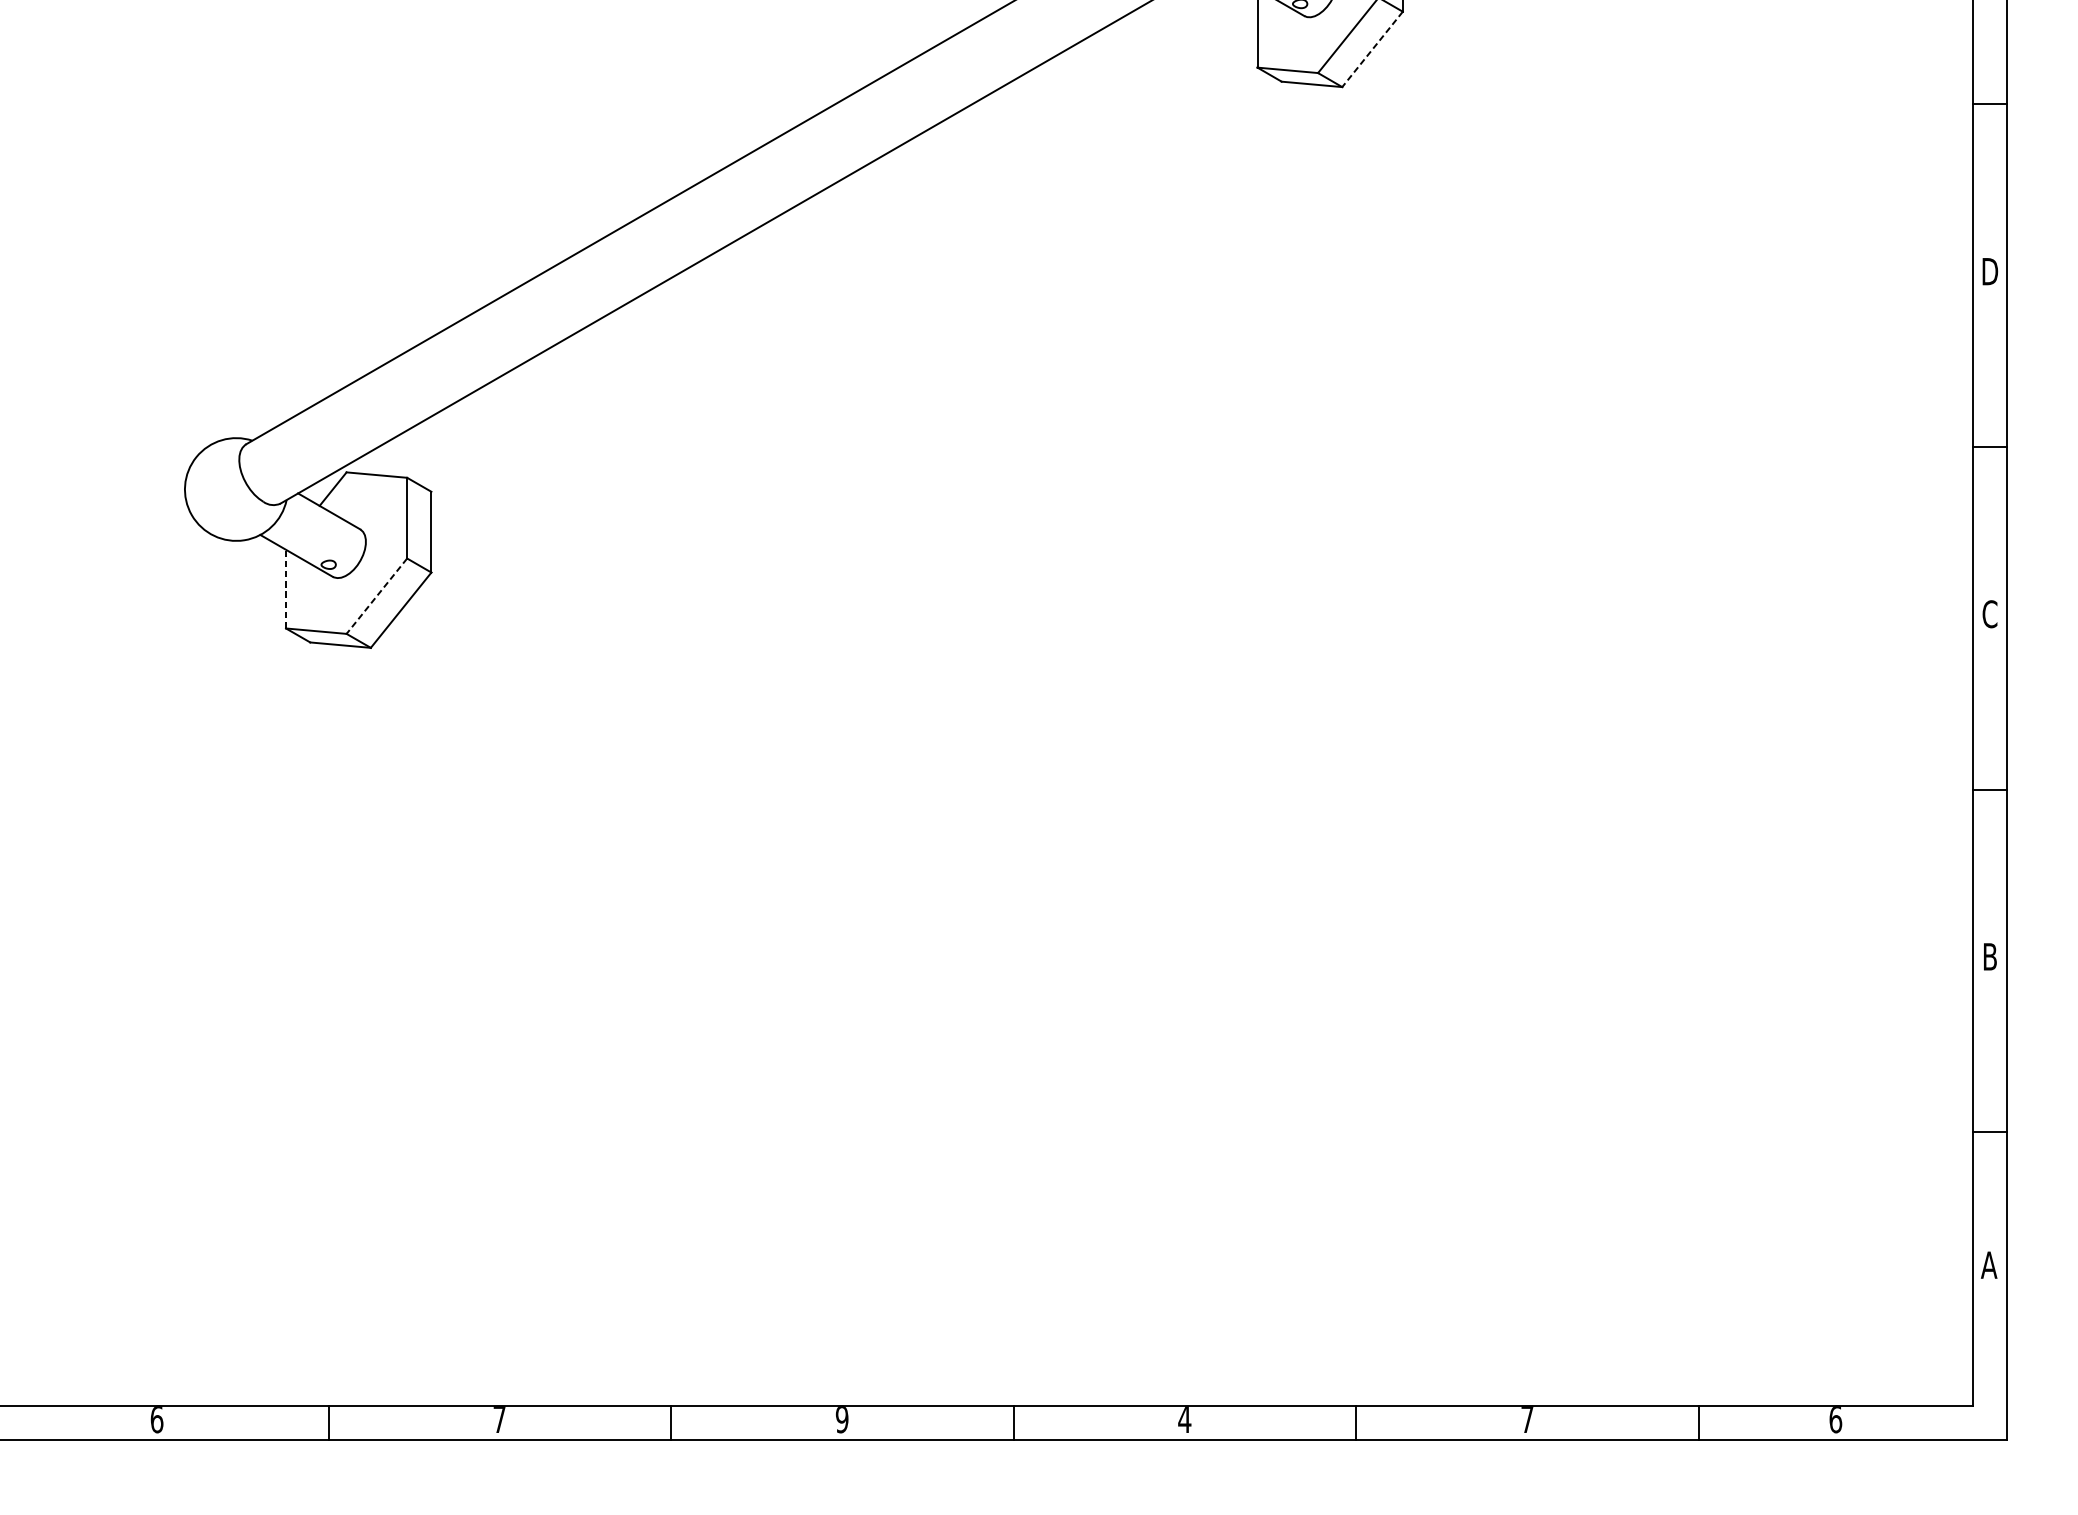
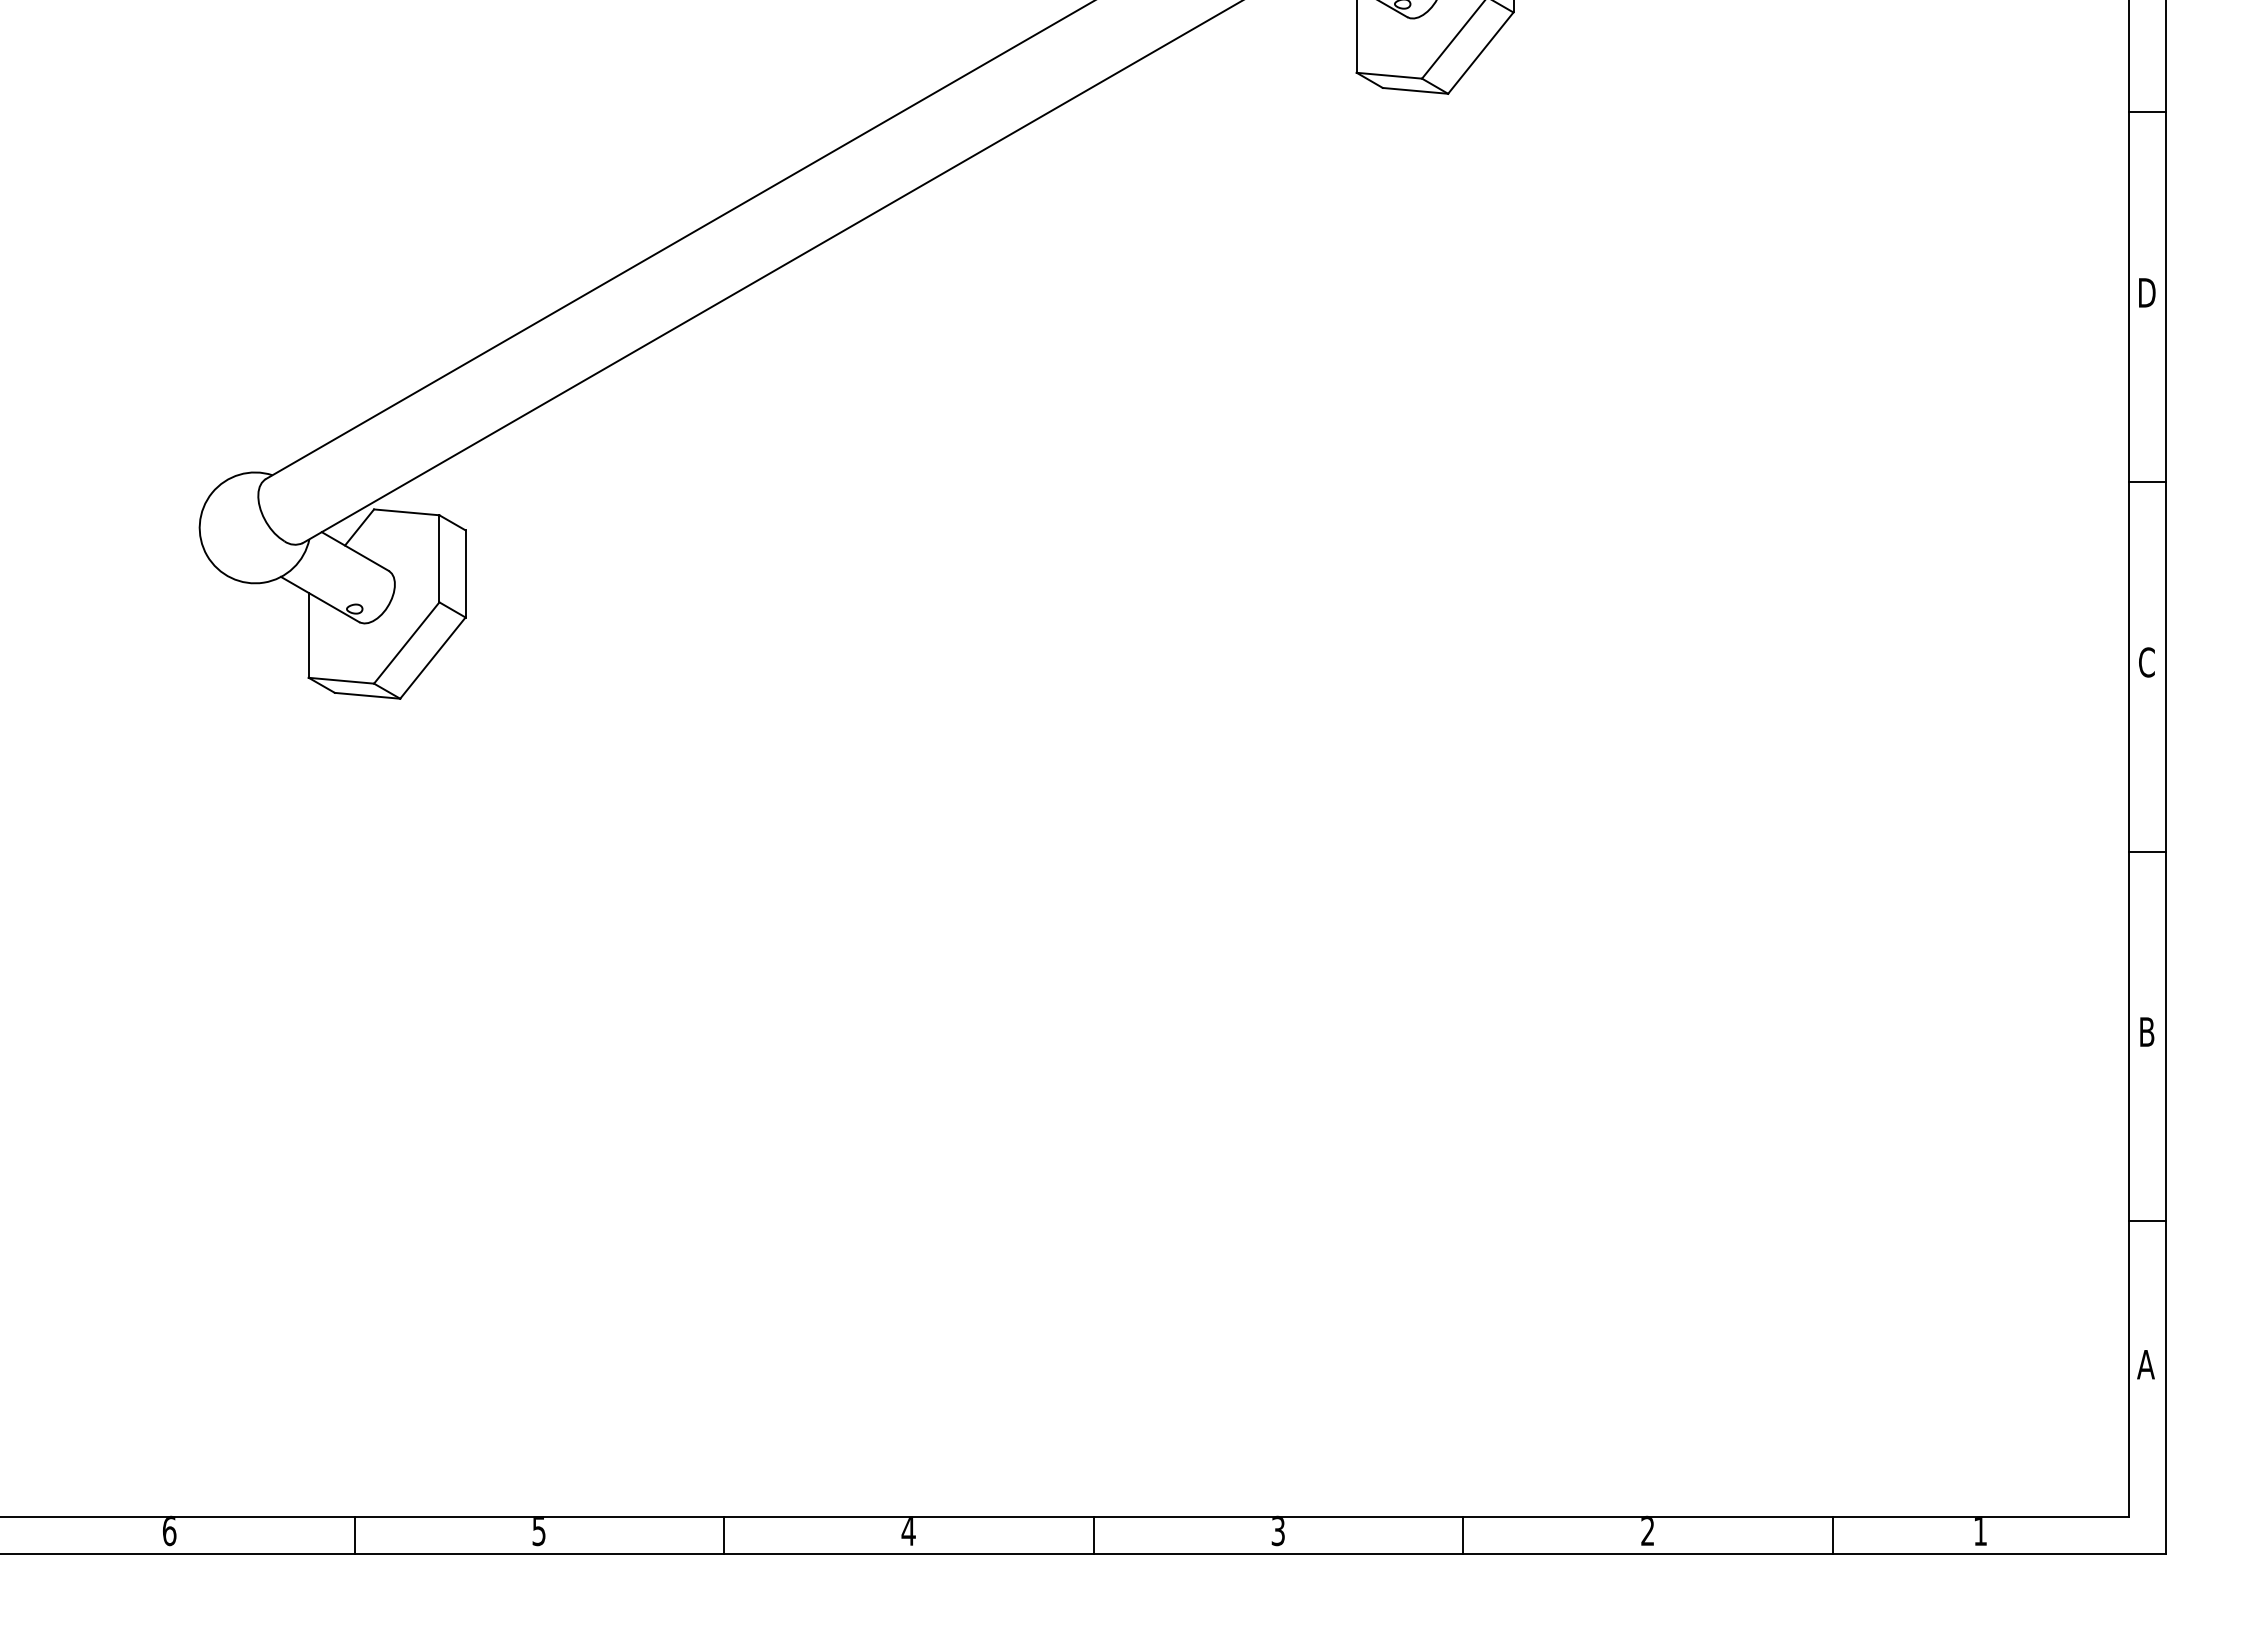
line: (1372, 49) -> (1480, 53), dashed -> solid
line: (285, 588) -> (308, 634), dashed -> solid
line: (376, 596) -> (406, 643), dashed -> solid
text: (842, 1418) -> (908, 1530), 9 -> 4
text: (1185, 1418) -> (1278, 1530), 4 -> 3
text: (1527, 1418) -> (1647, 1530), 7 -> 2
text: (1835, 1418) -> (1980, 1530), 6 -> 1
text: (499, 1420) -> (538, 1532), 7 -> 5

